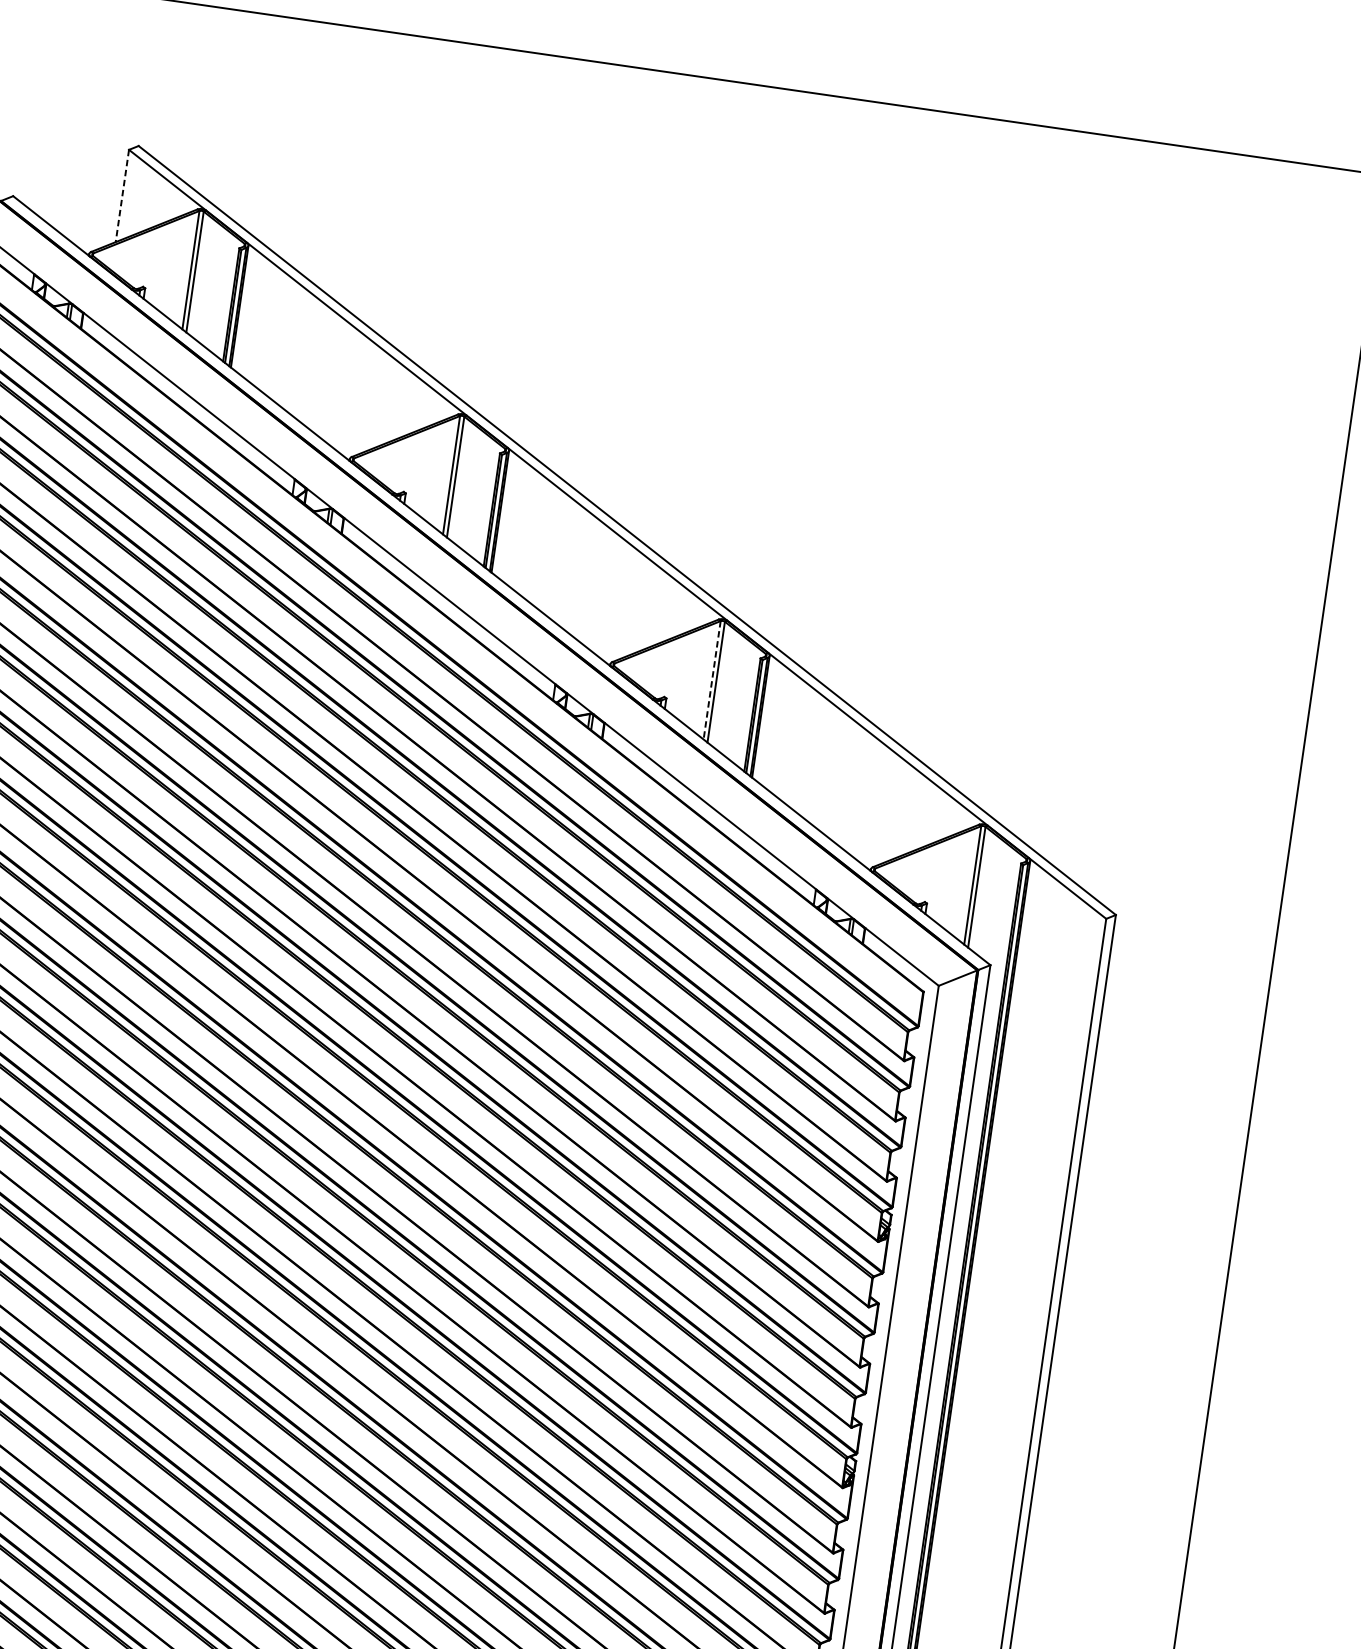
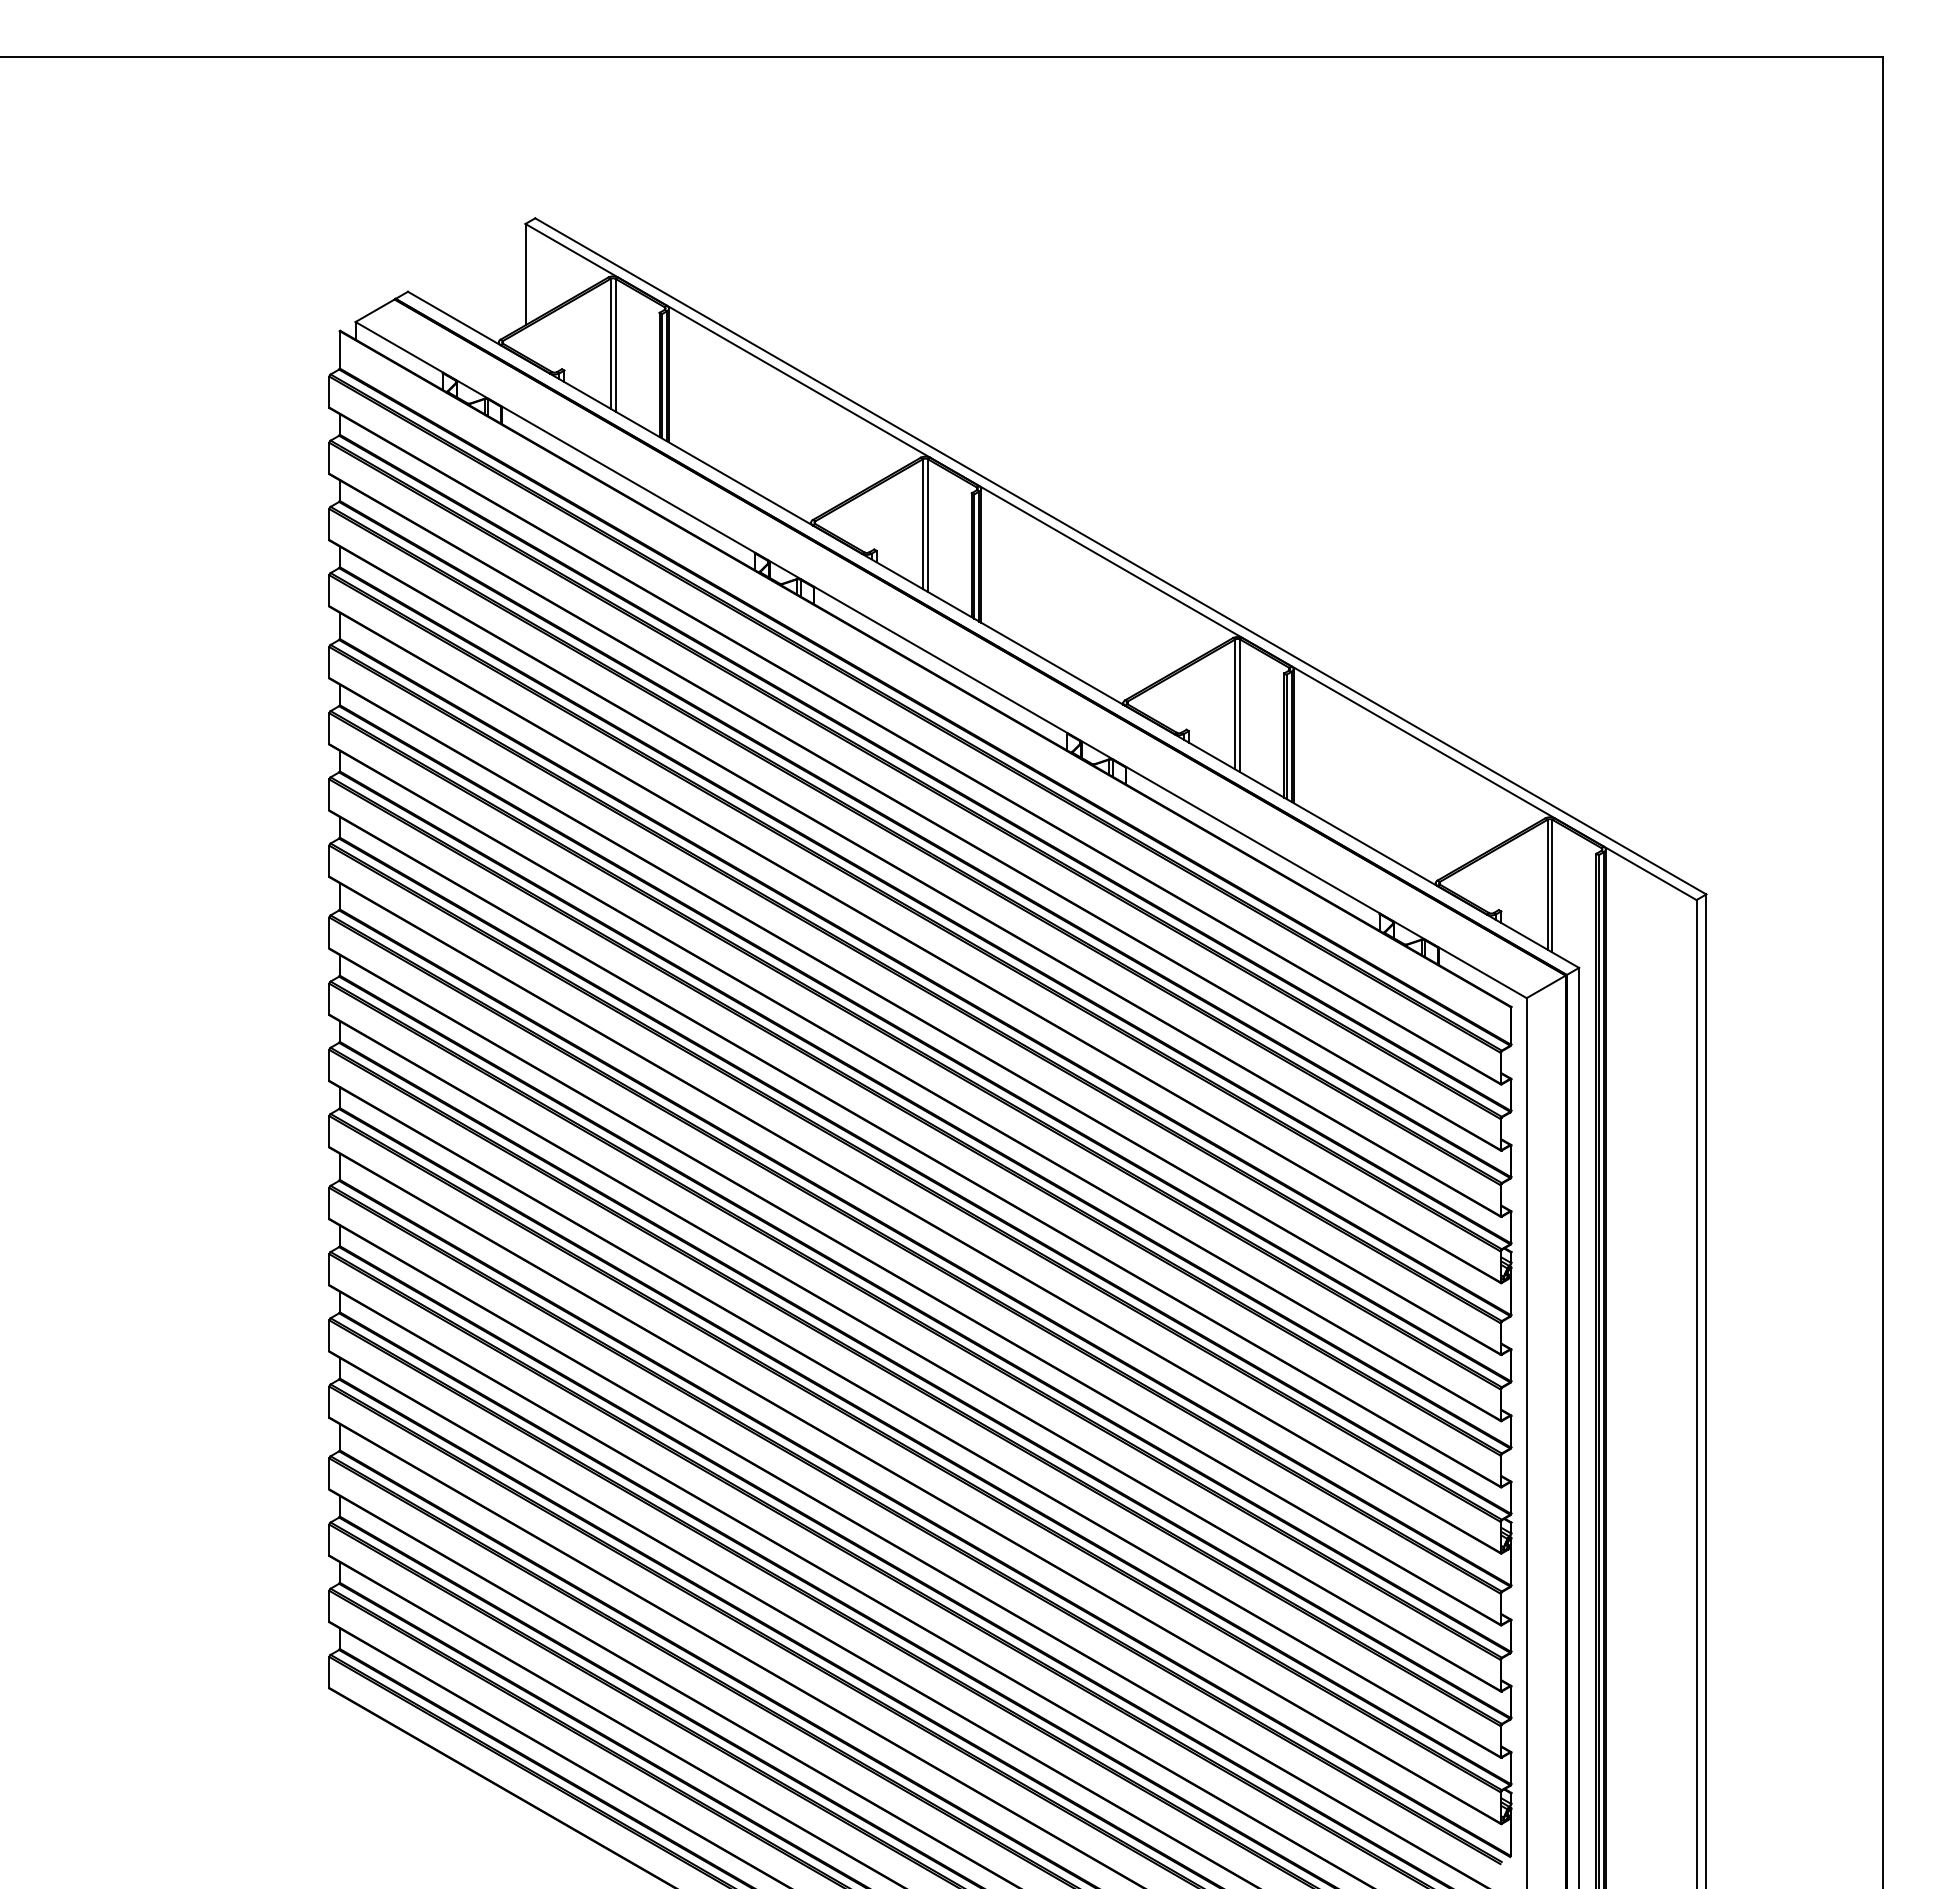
line: (122, 195) -> (525, 274), dashed -> solid
line: (712, 680) -> (1235, 704), dashed -> solid

